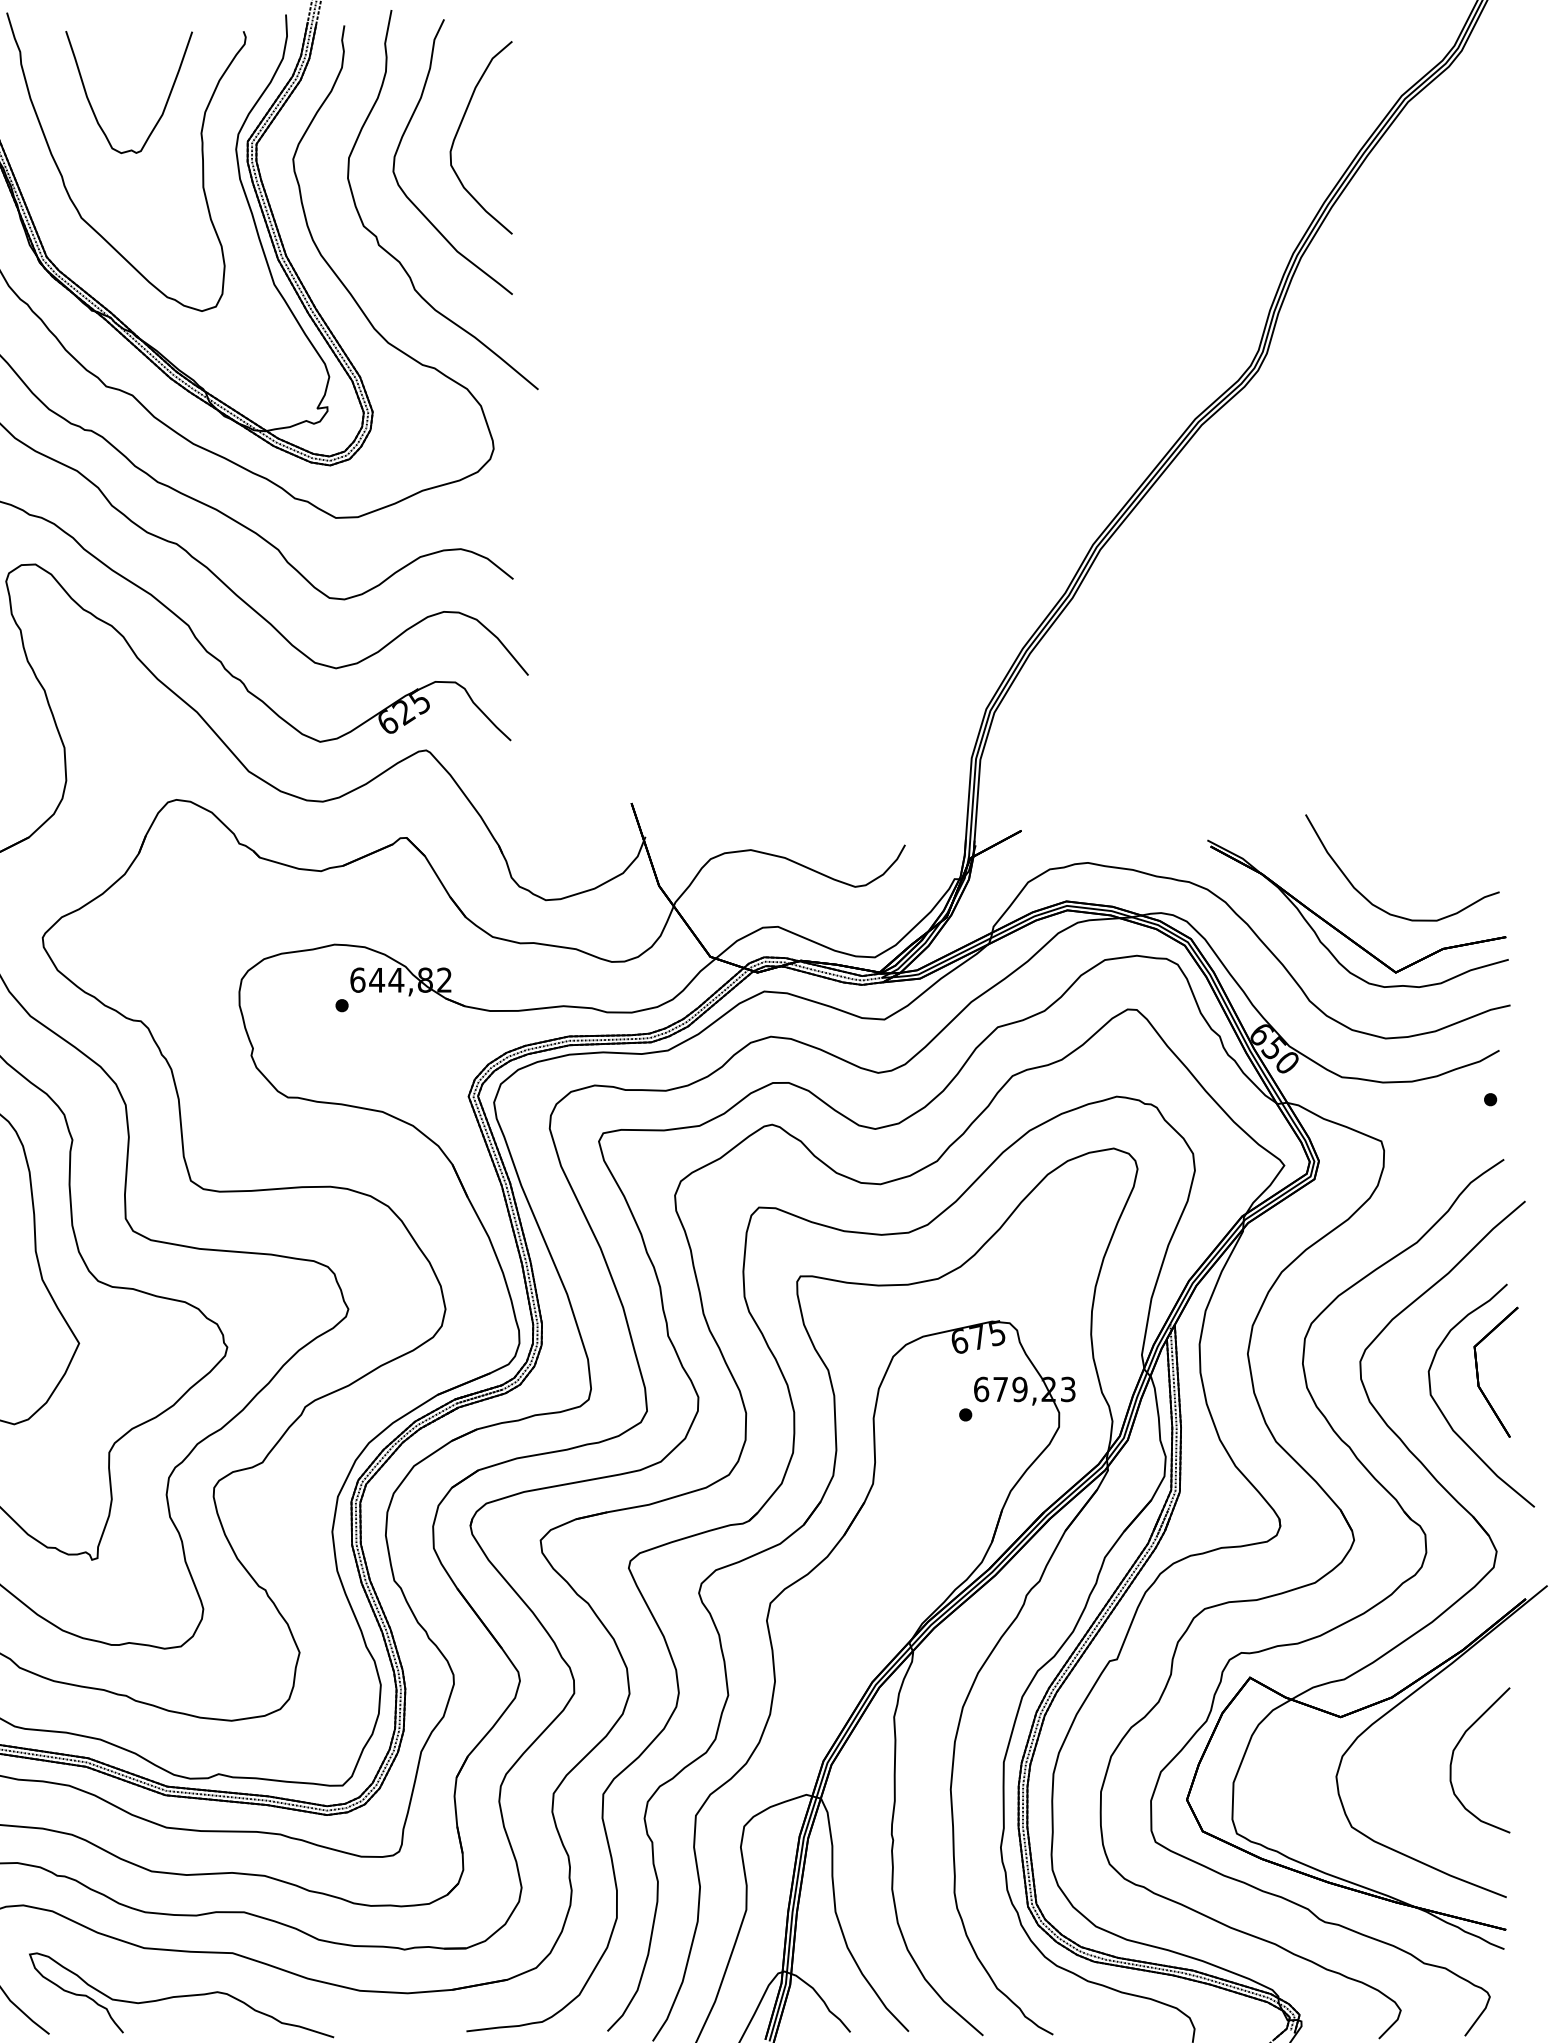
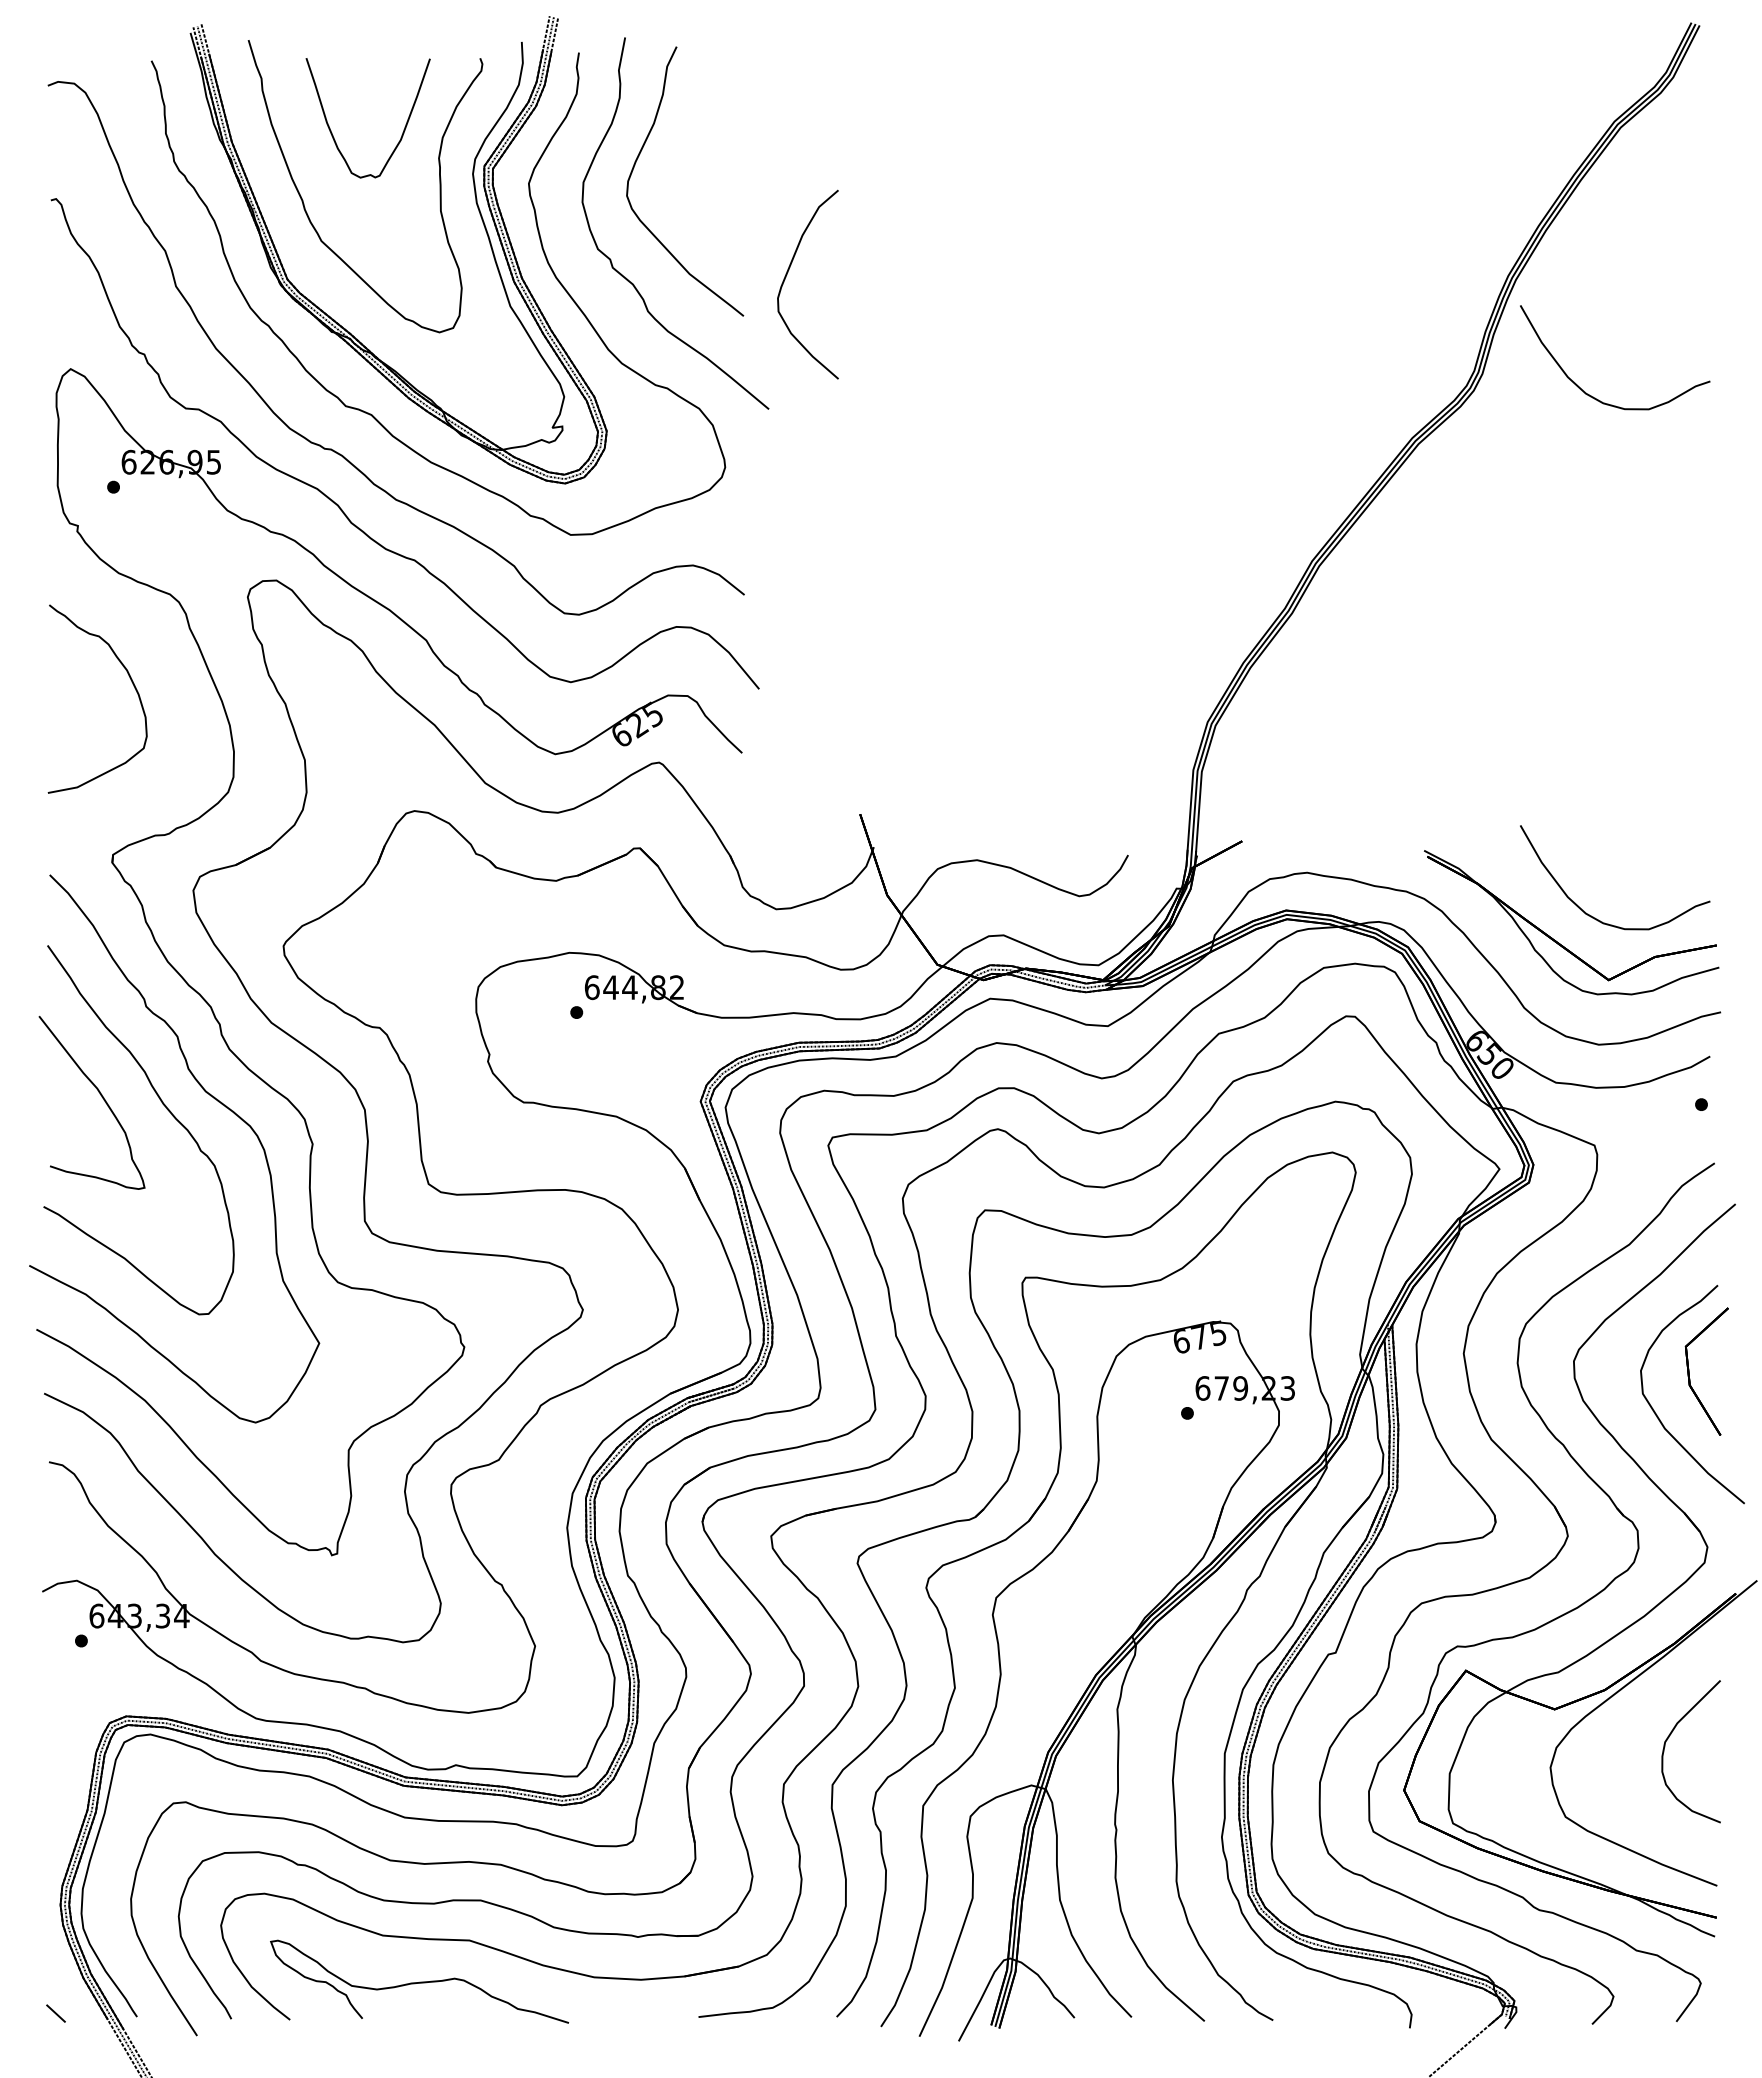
curve: (459, 130) -> (786, 277), moved
curve: (1382, 377) -> (1595, 397), added

